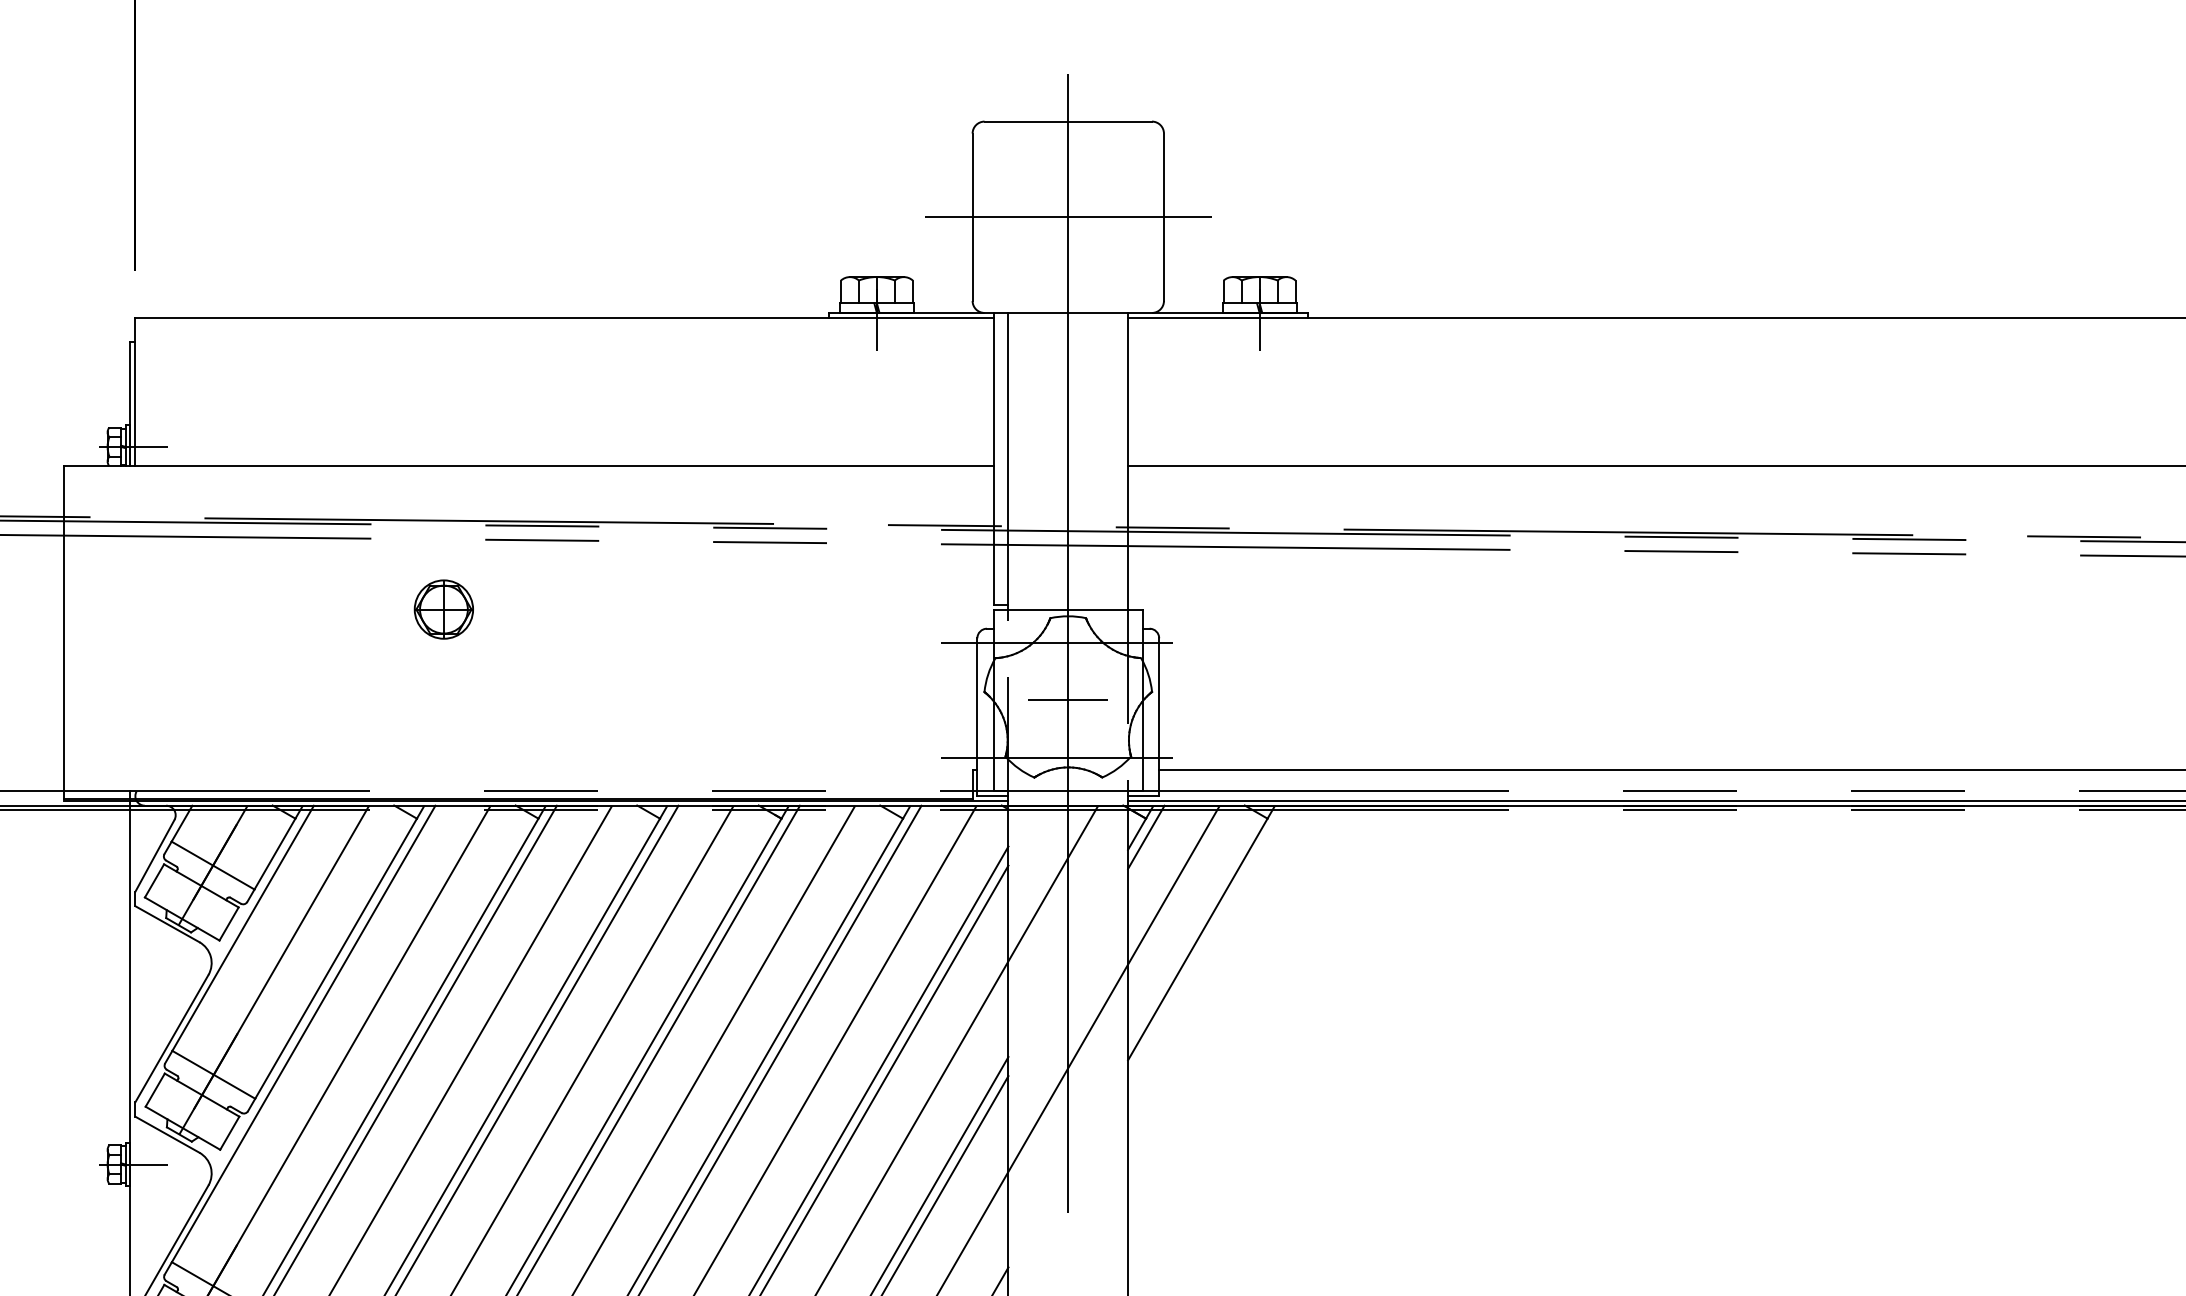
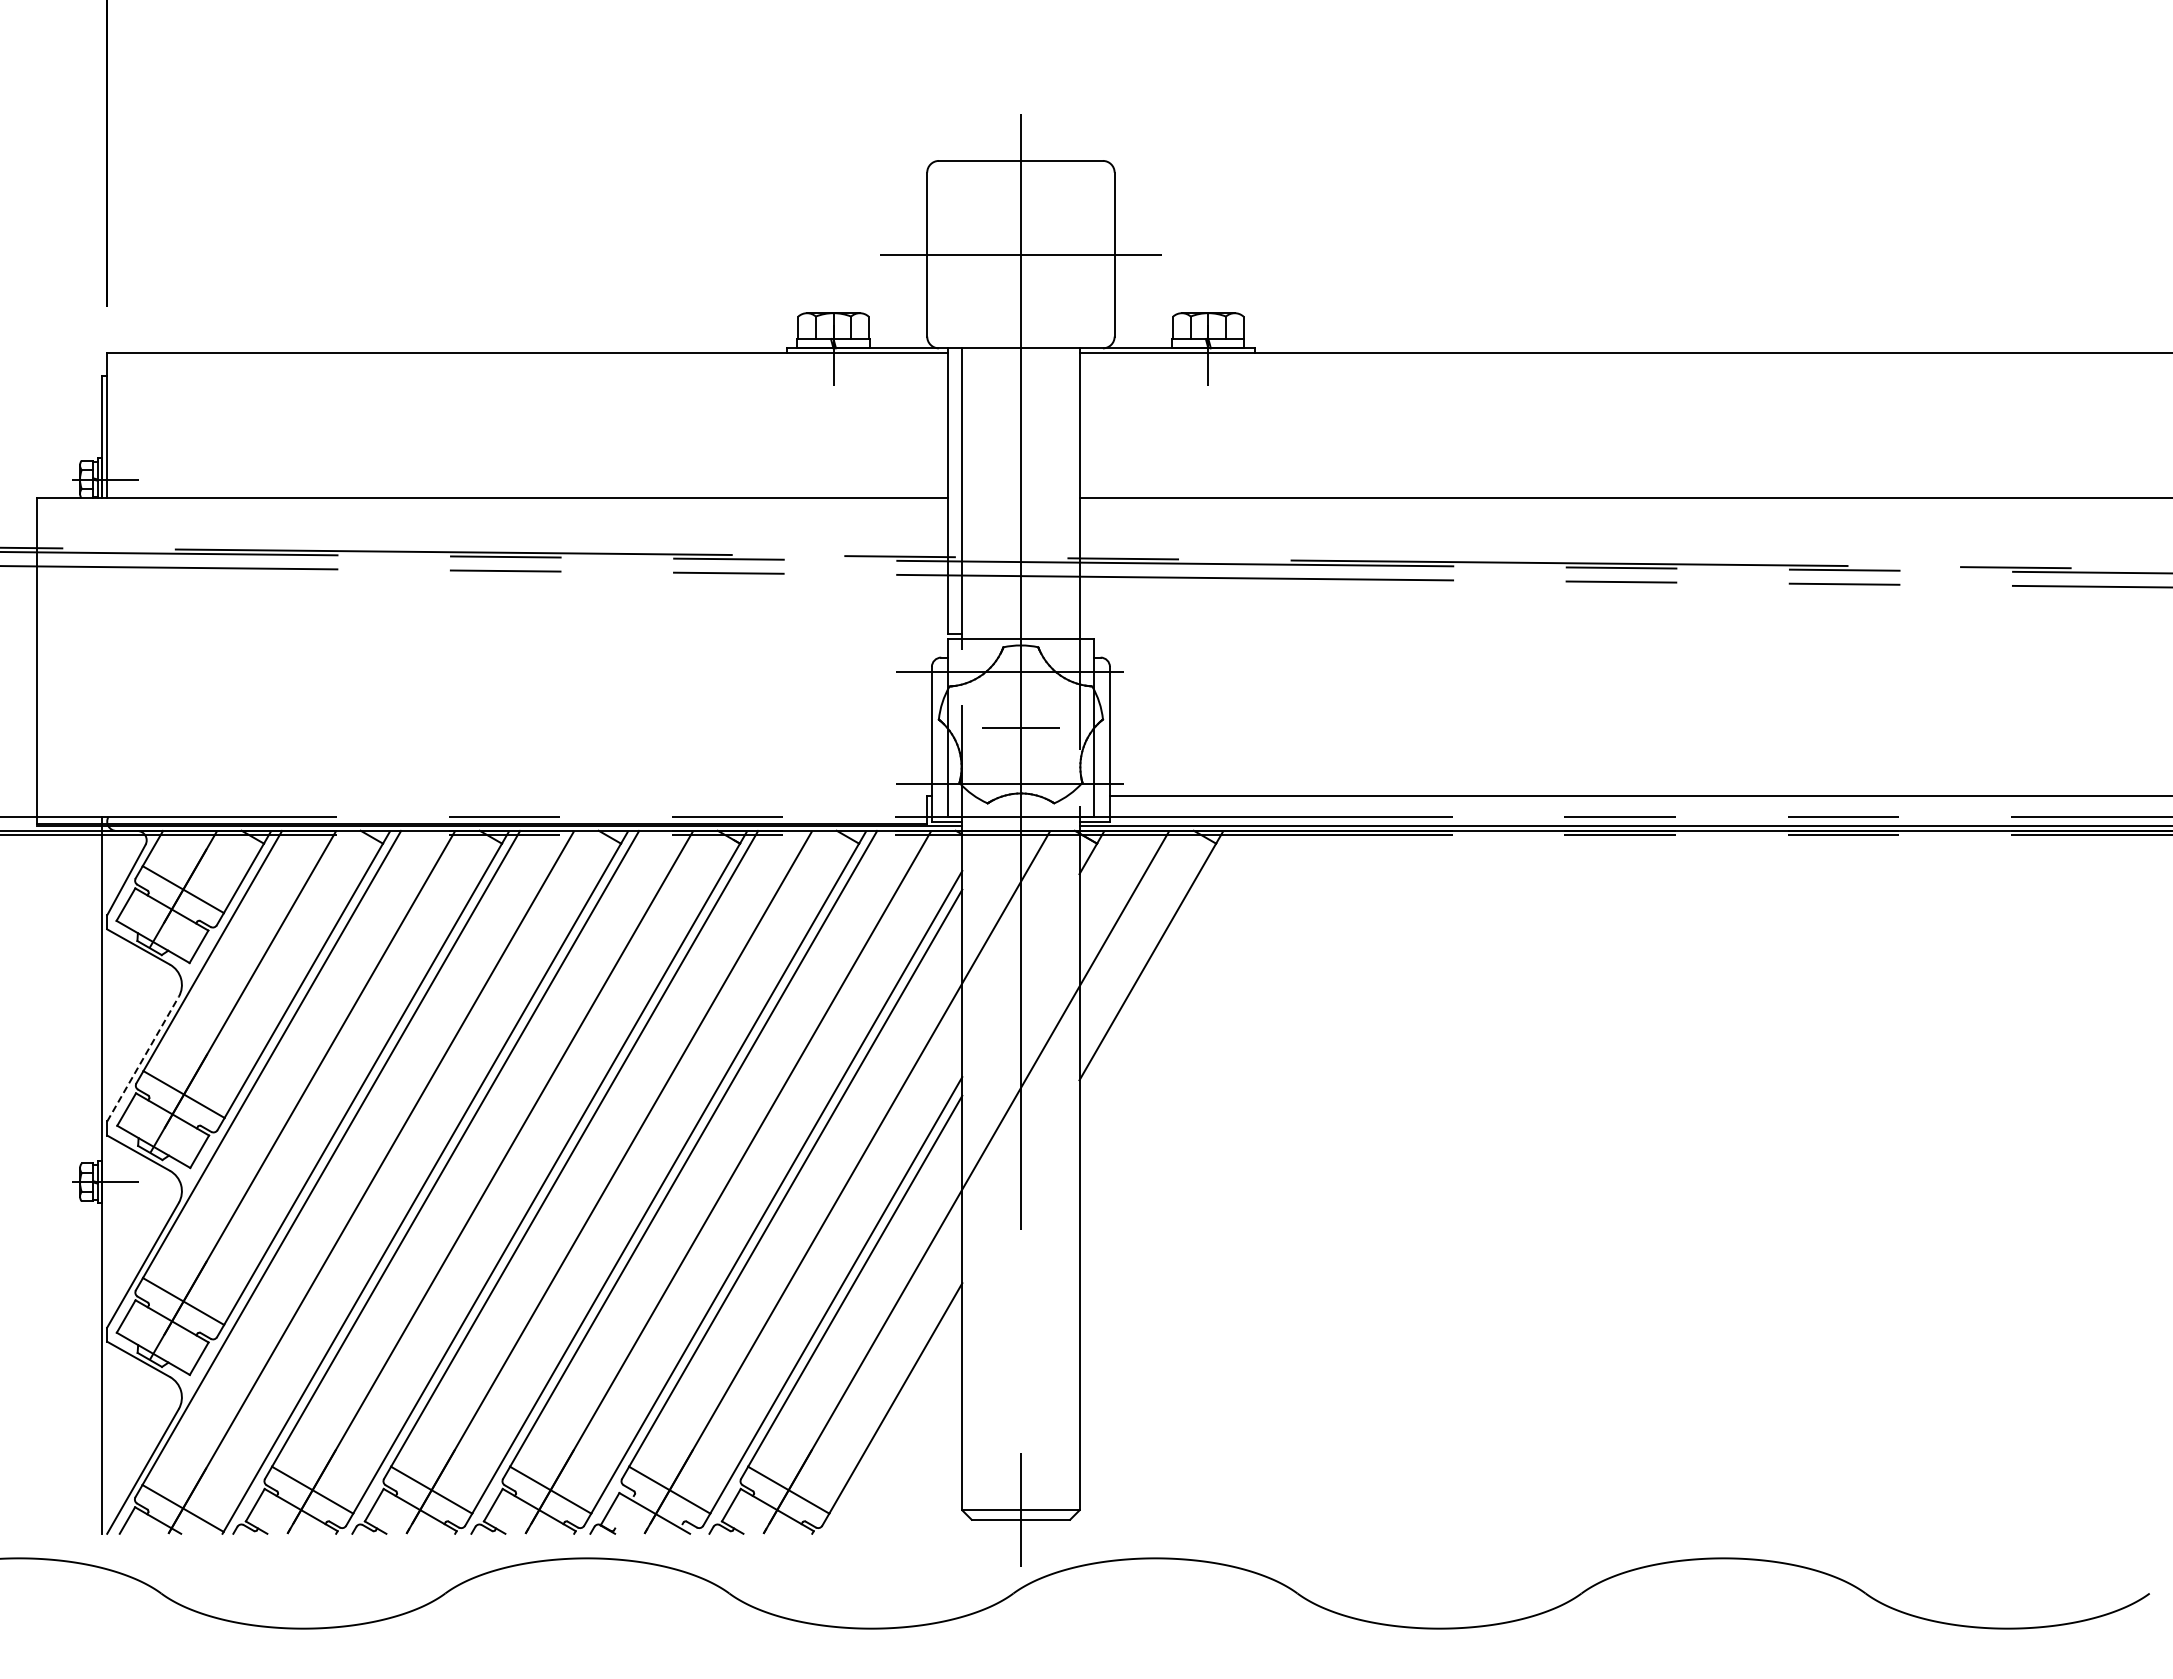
part: (444, 609) -> (409, 638), removed
line: (1146, 836) -> (1097, 861), removed
line: (172, 1039) -> (143, 1059), solid -> dashed

